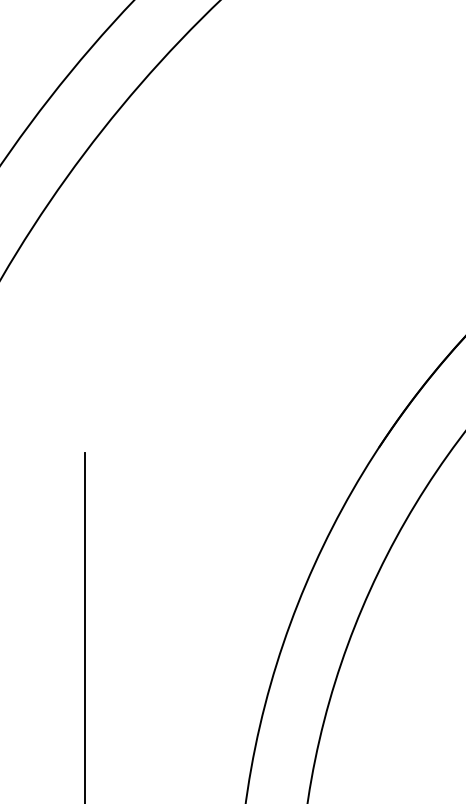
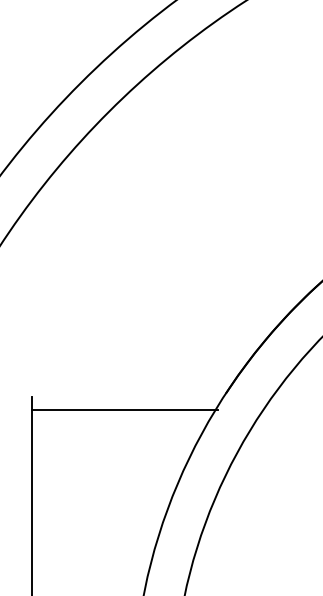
line: (224, 473) -> (124, 410), added

